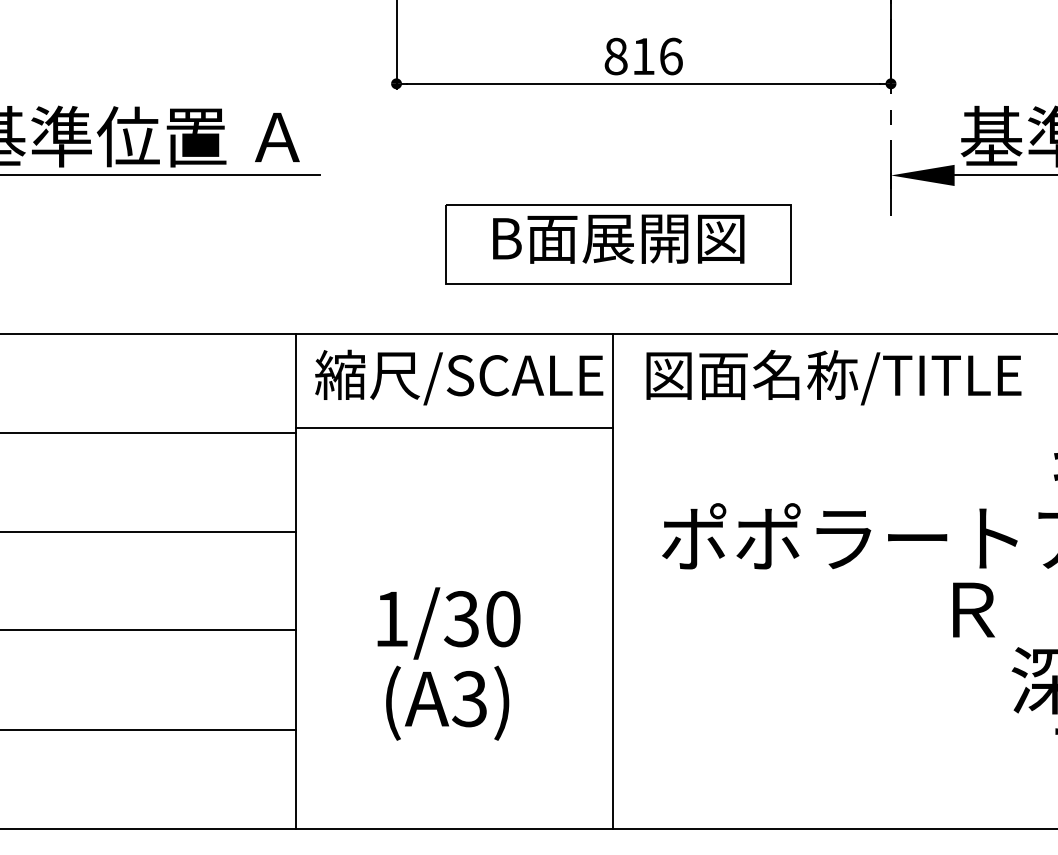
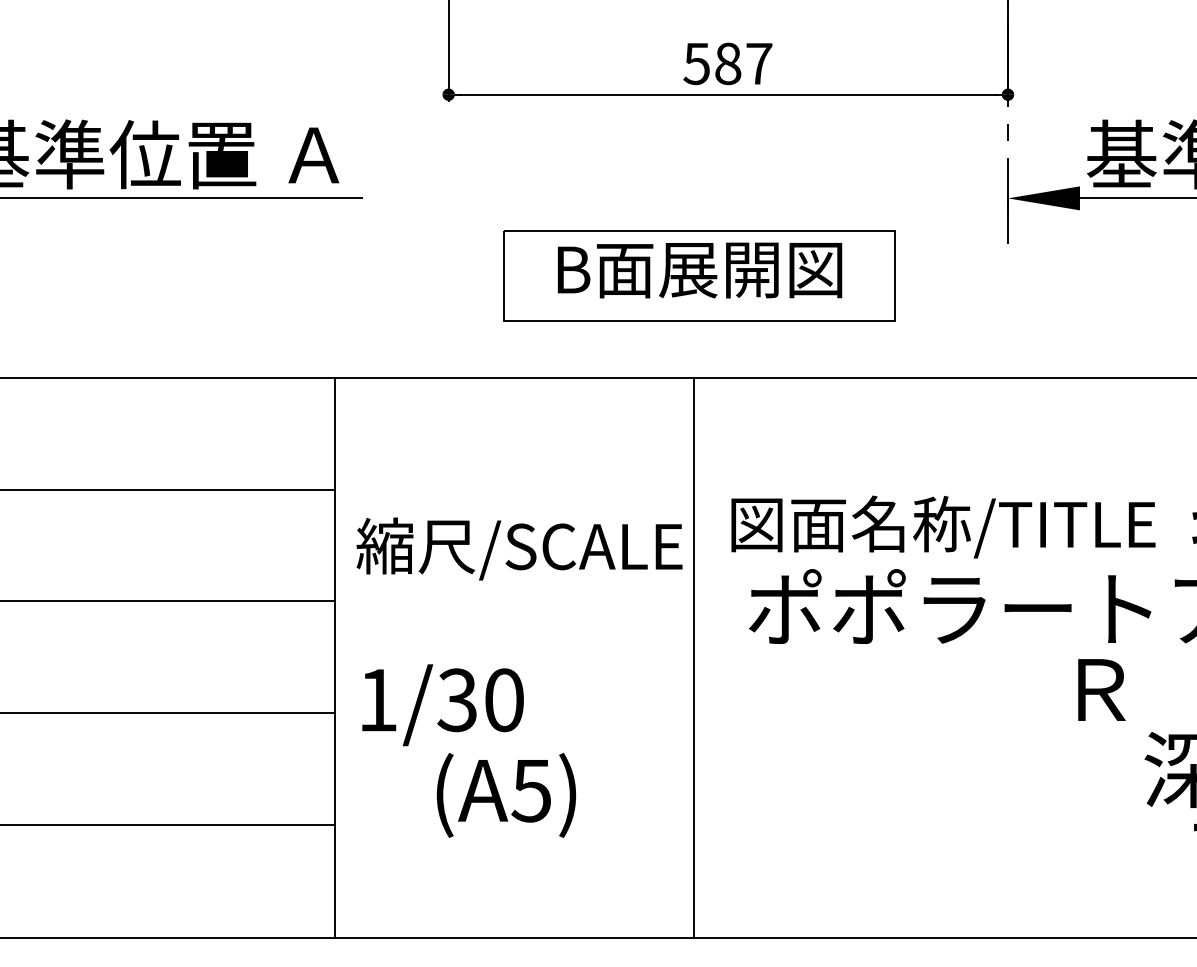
text: (643, 56) -> (727, 63), 816 -> 587
text: (459, 377) -> (519, 548), moved
text: (833, 377) -> (943, 526), moved
line: (453, 427) -> (513, 483), removed
text: (448, 623) -> (442, 705), moved
text: (468, 698) -> (530, 790), (A3) -> (A5)

